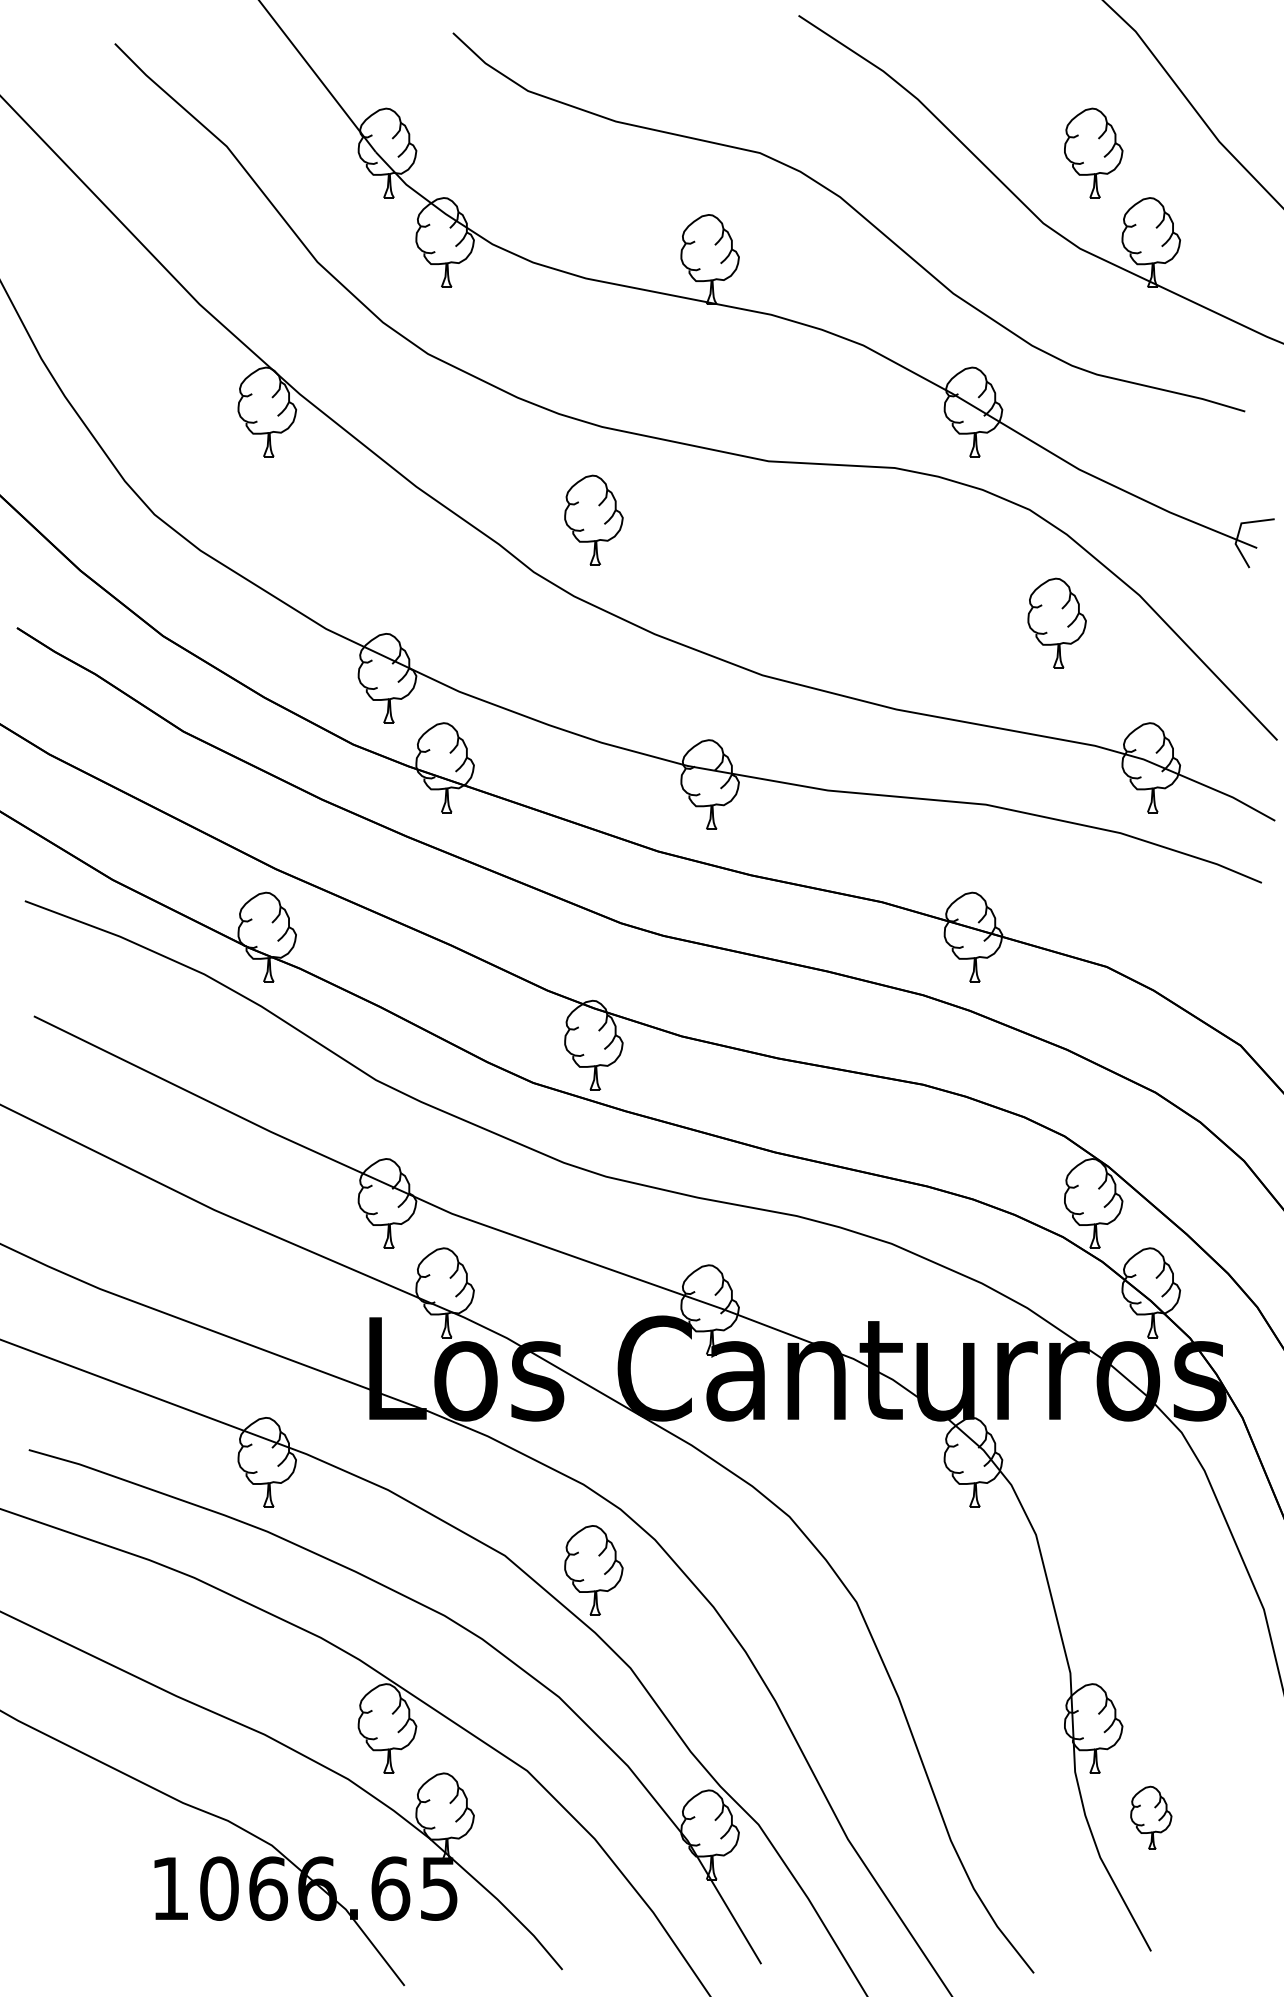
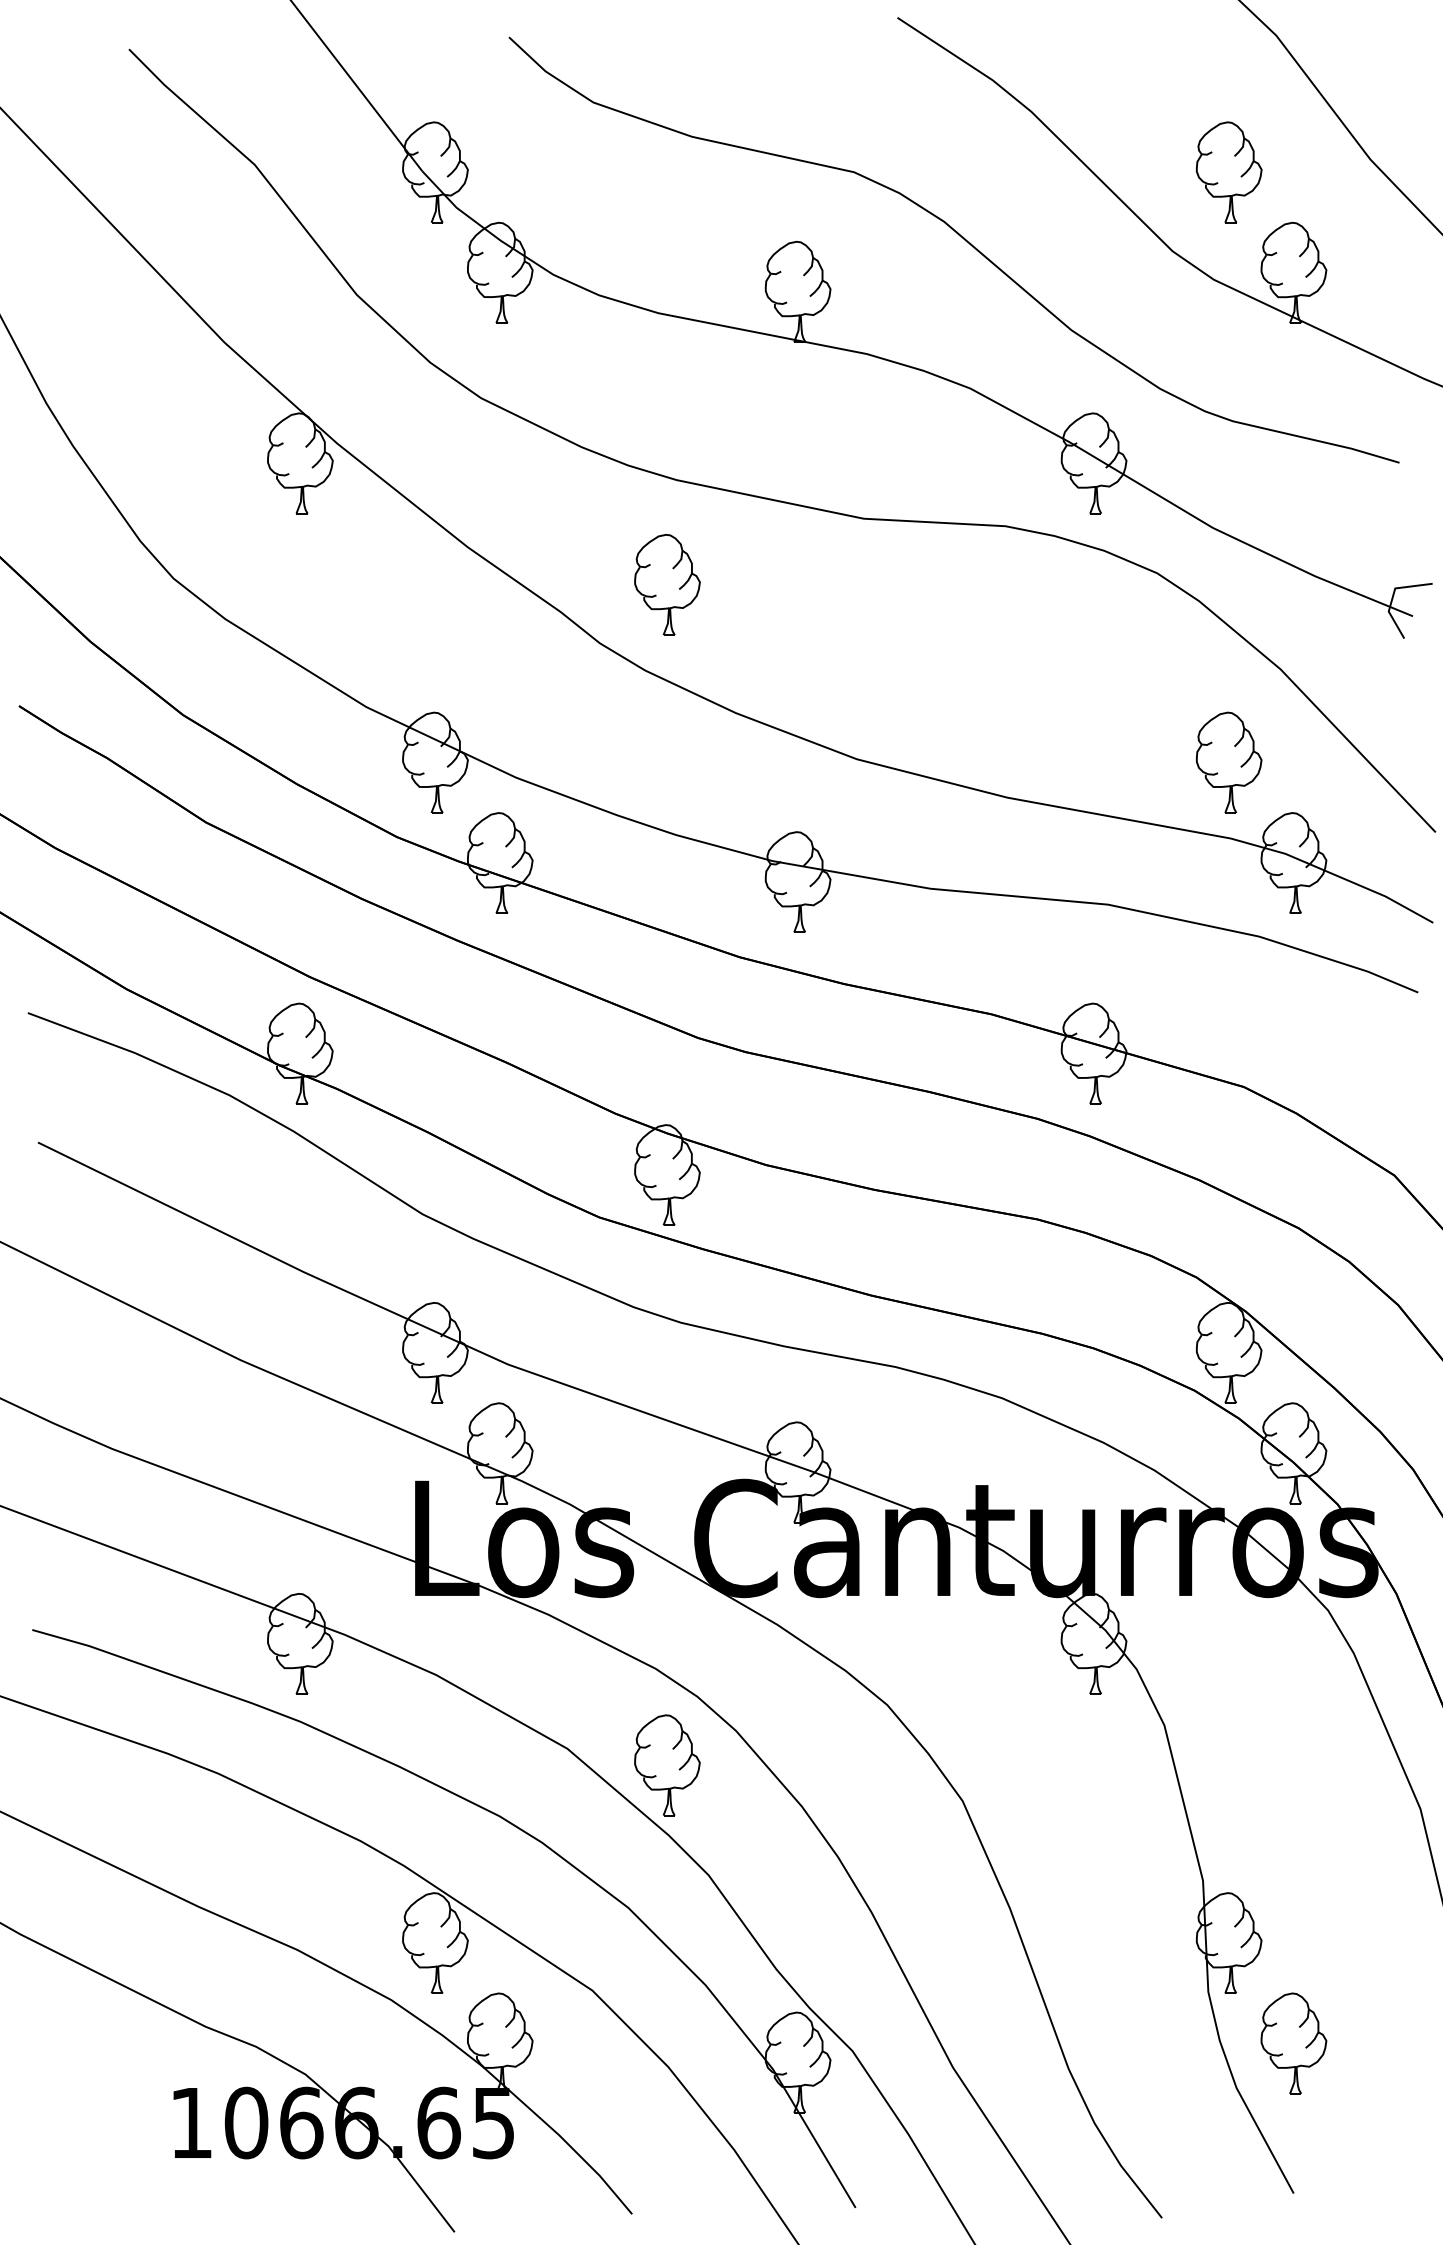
part: (1057, 623) -> (1229, 762), moved
part: (1150, 1817) -> (1293, 2043), size x1.43

